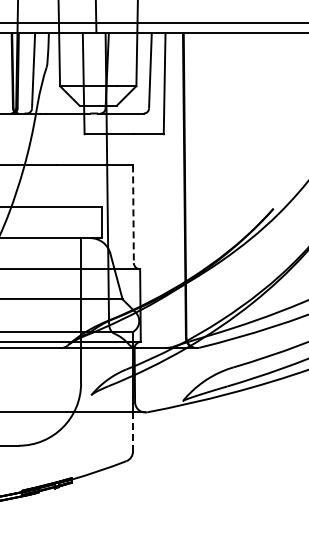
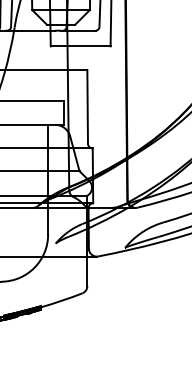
line: (133, 214) -> (87, 107), dashed -> solid
line: (133, 432) -> (87, 271), dashed -> solid

